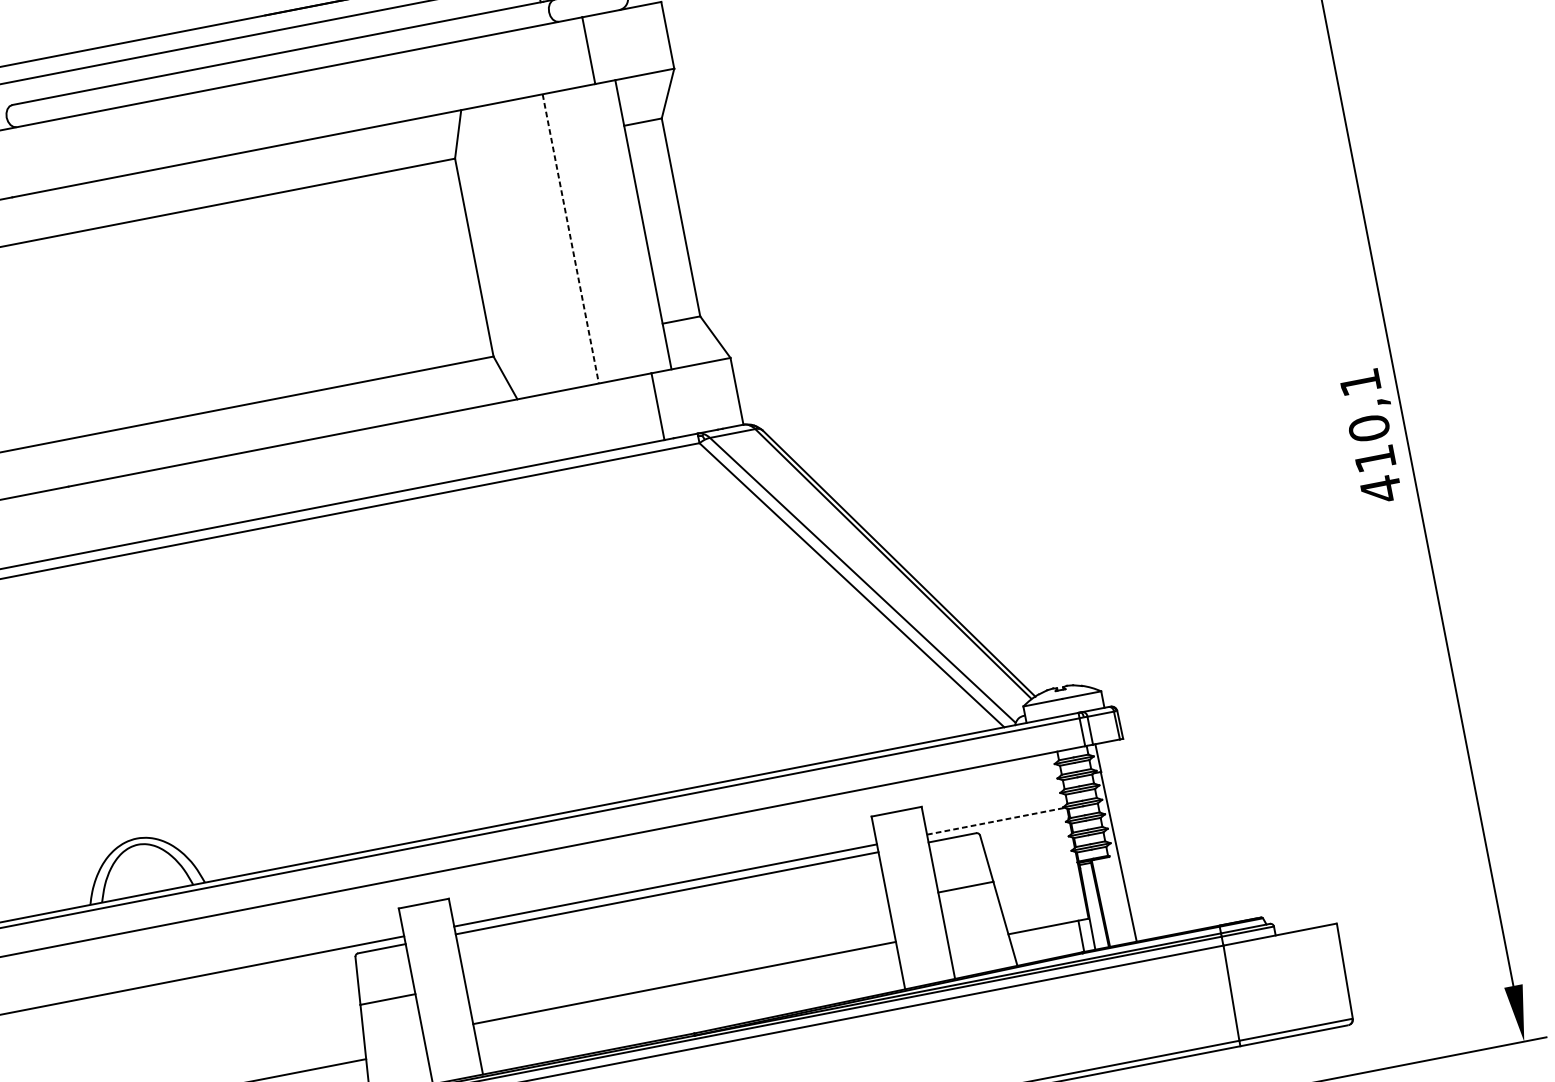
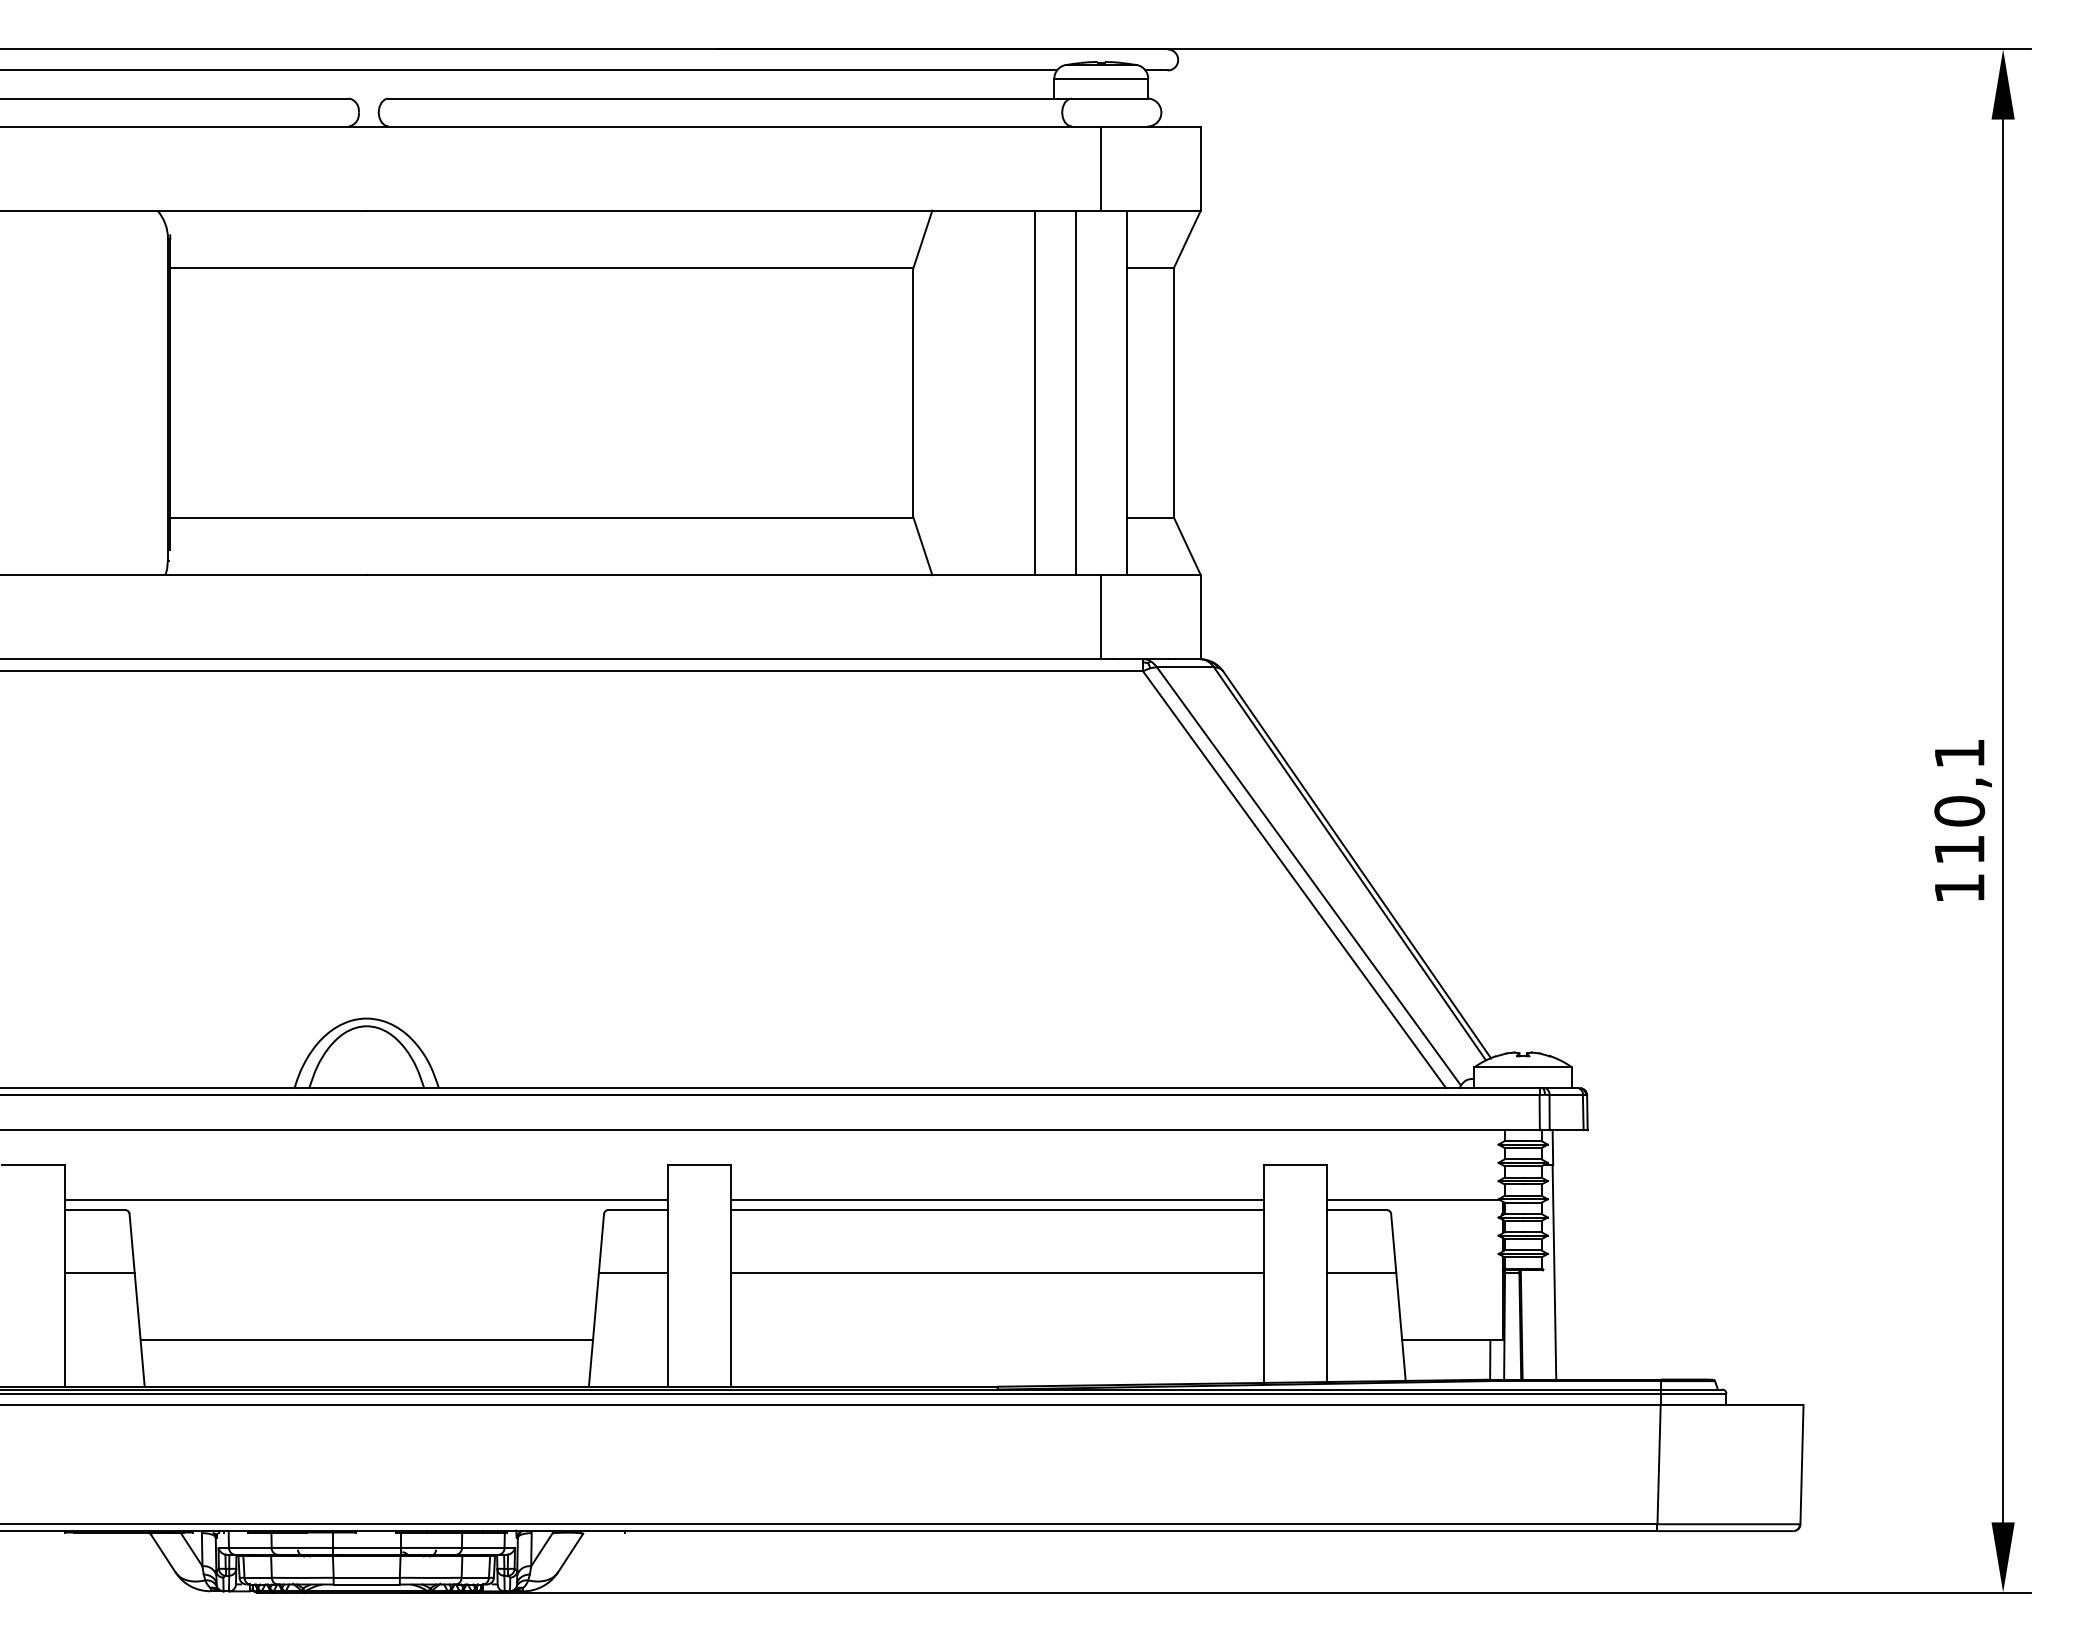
line: (603, 232) -> (1076, 392), added
line: (570, 239) -> (1034, 393), dashed -> solid
text: (1380, 489) -> (1959, 888), 410,1 -> 110,1
line: (995, 821) -> (1413, 1200), dashed -> solid
line: (684, 983) -> (997, 1273), moved

